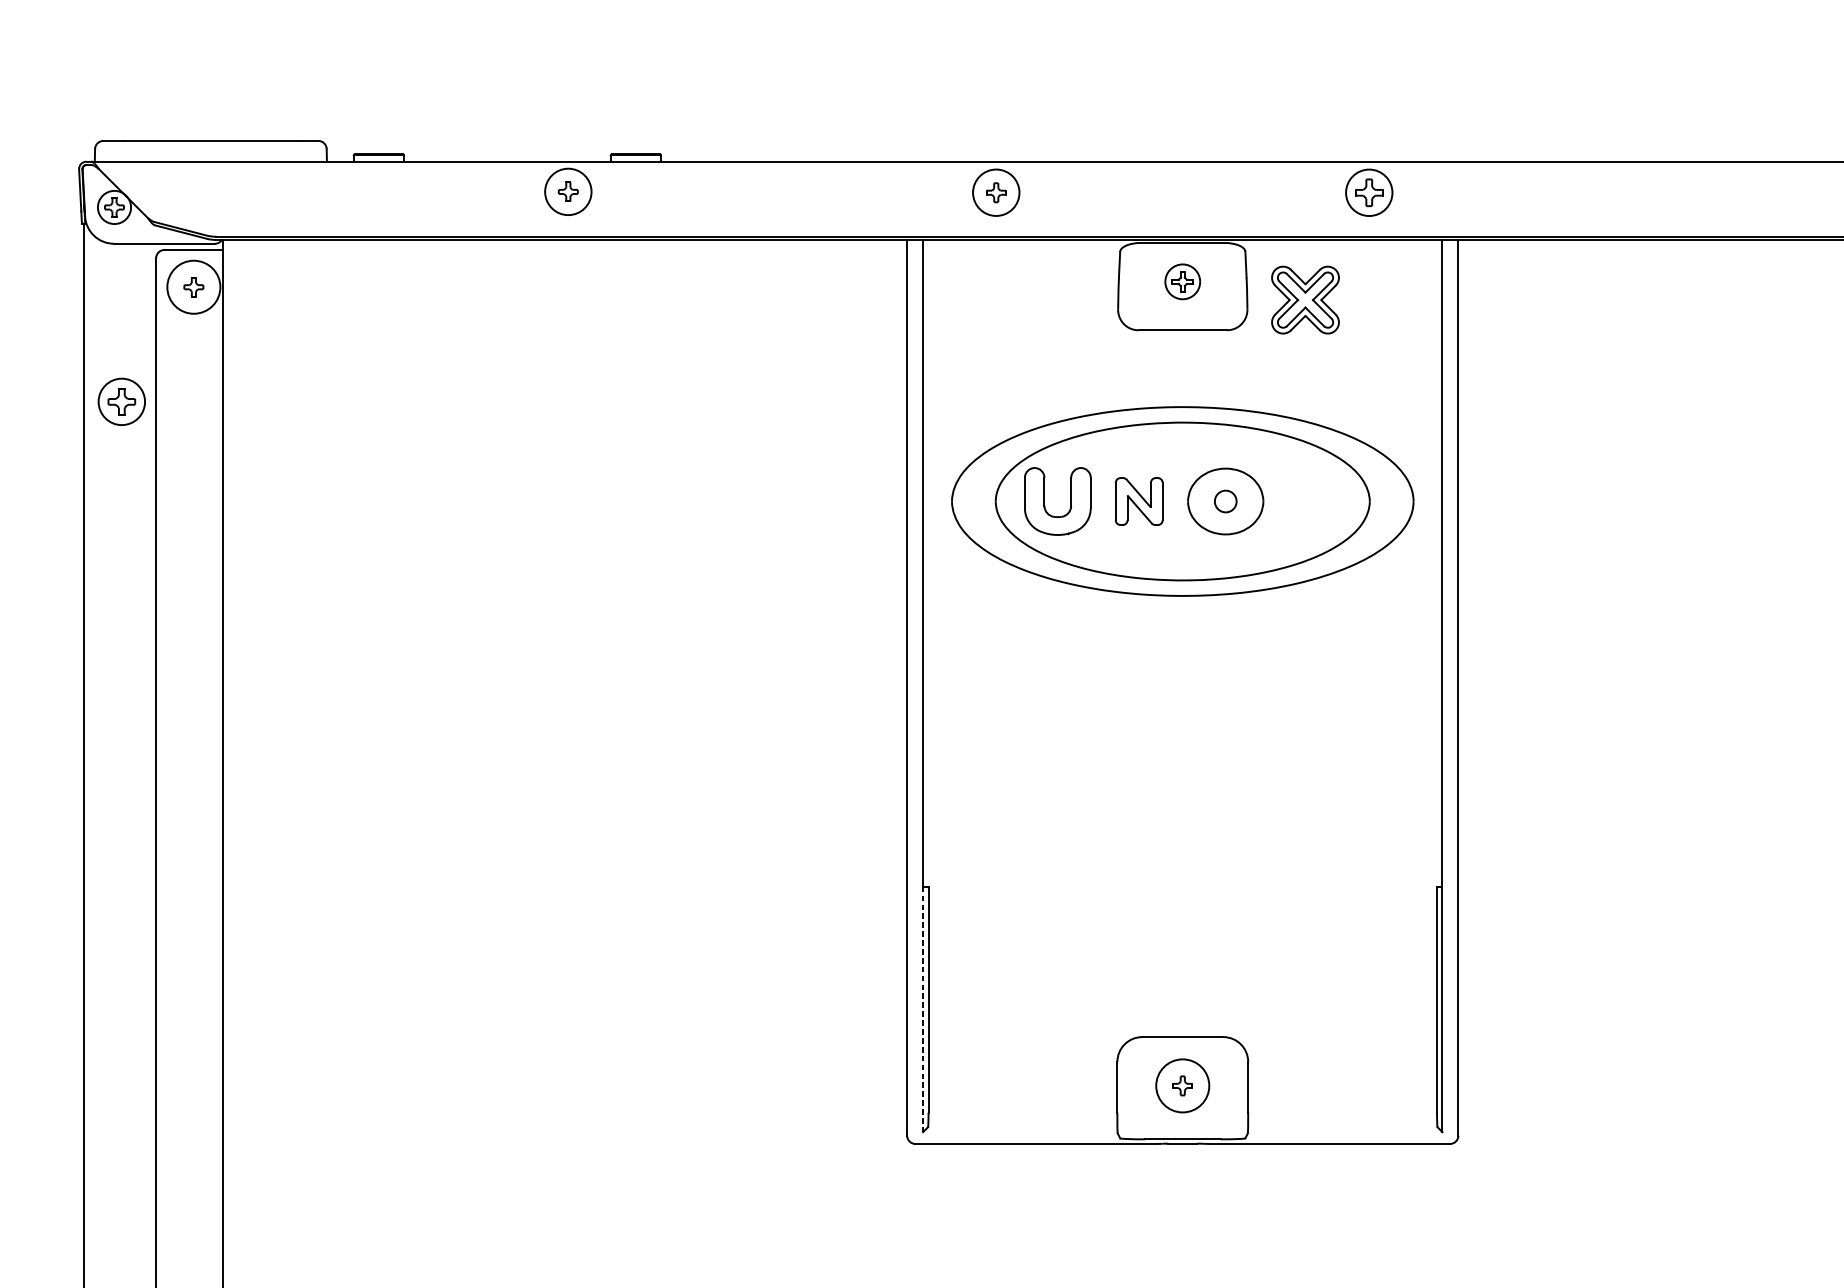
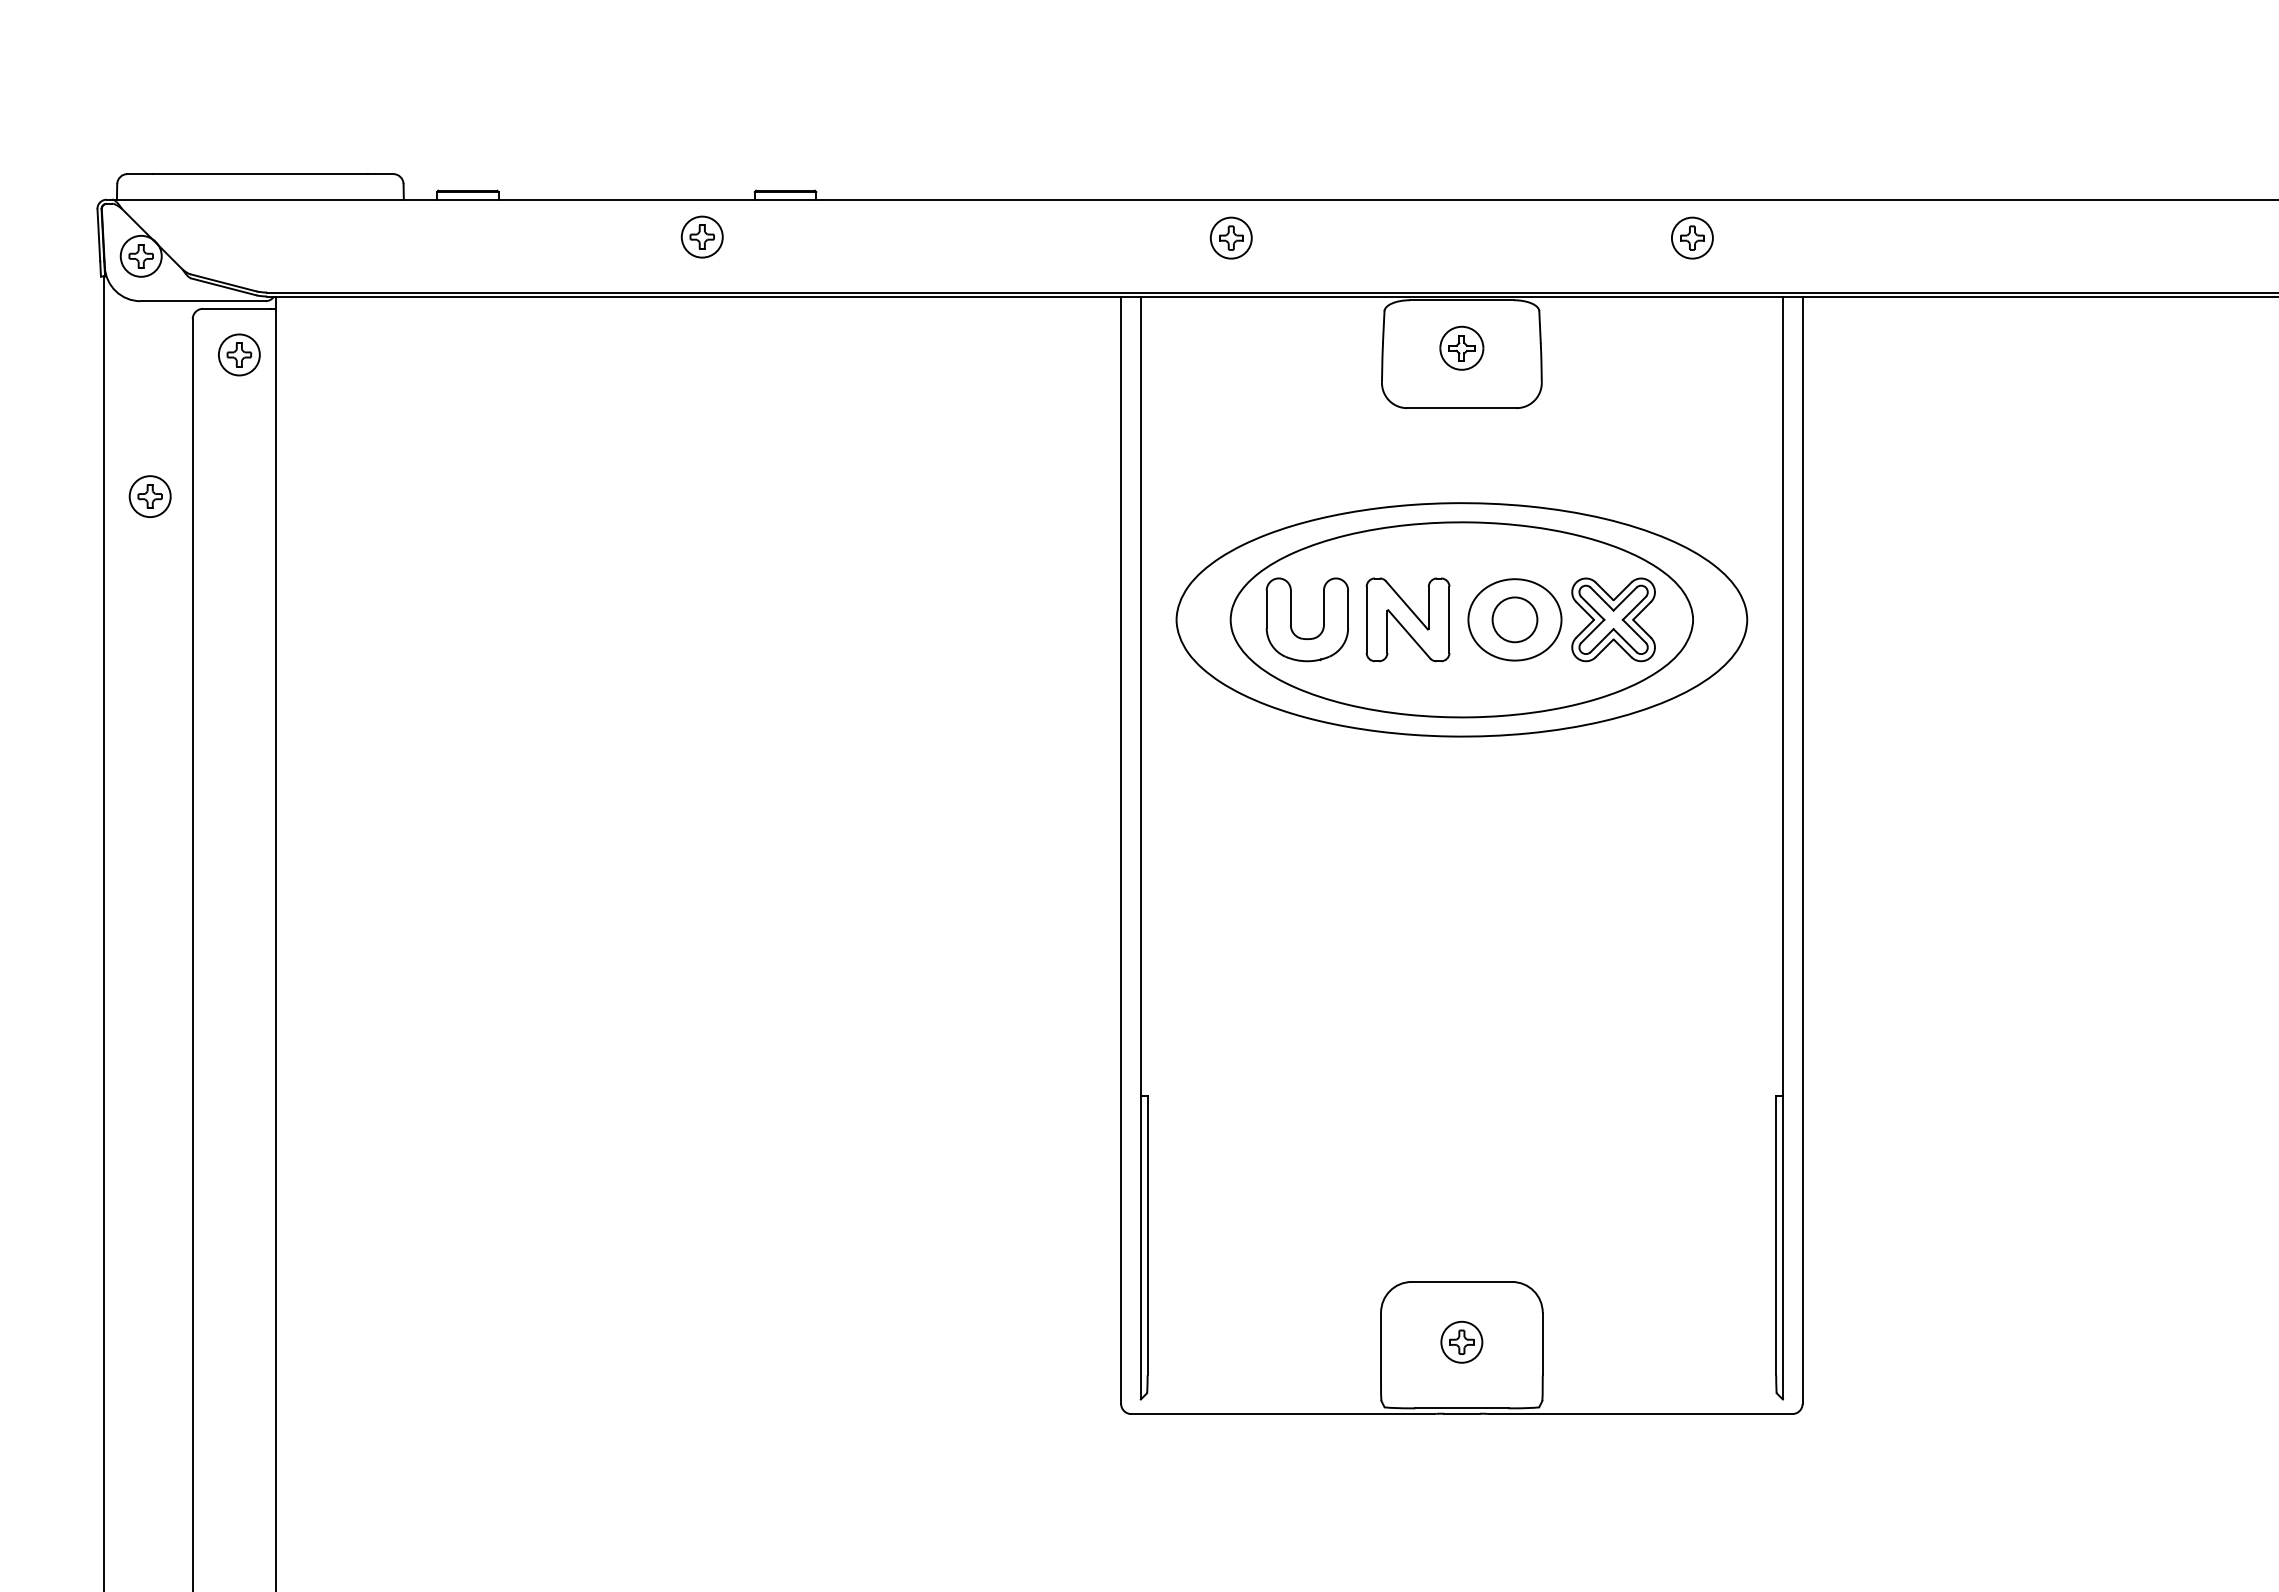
circle: (567, 191) -> (701, 236), size x0.71
circle: (995, 192) -> (1230, 237), size x0.71
part: (1369, 192) -> (1692, 237), size x0.71
circle: (193, 286) -> (238, 354), size x0.62
part: (1305, 299) -> (1613, 619), moved
part: (121, 401) -> (149, 496), size x0.71
part: (1138, 501) -> (1407, 619), size x1.43
circle: (1225, 501) -> (1514, 619), size x1.67
line: (922, 1009) -> (1140, 1247), dashed -> solid
circle: (1182, 1085) -> (1461, 1341), size x0.62

